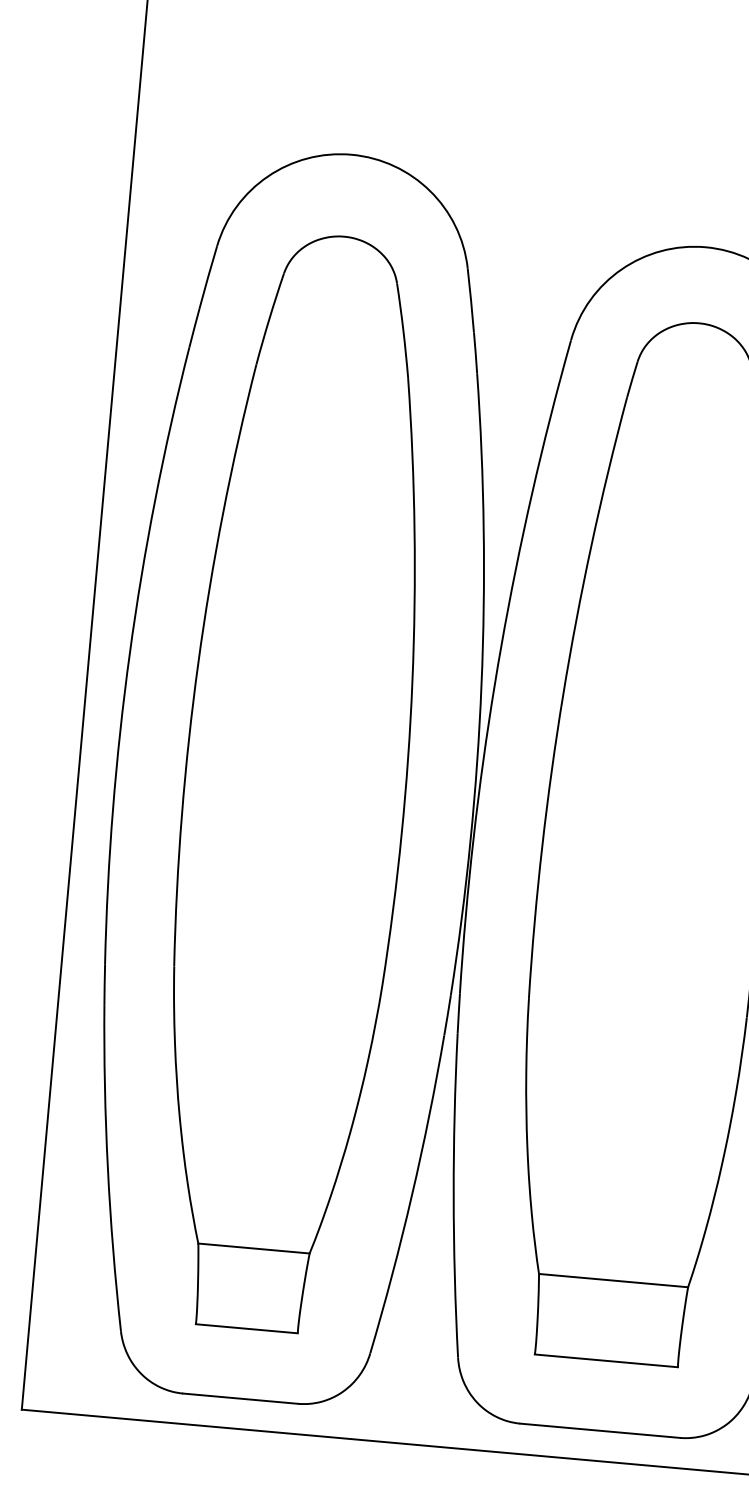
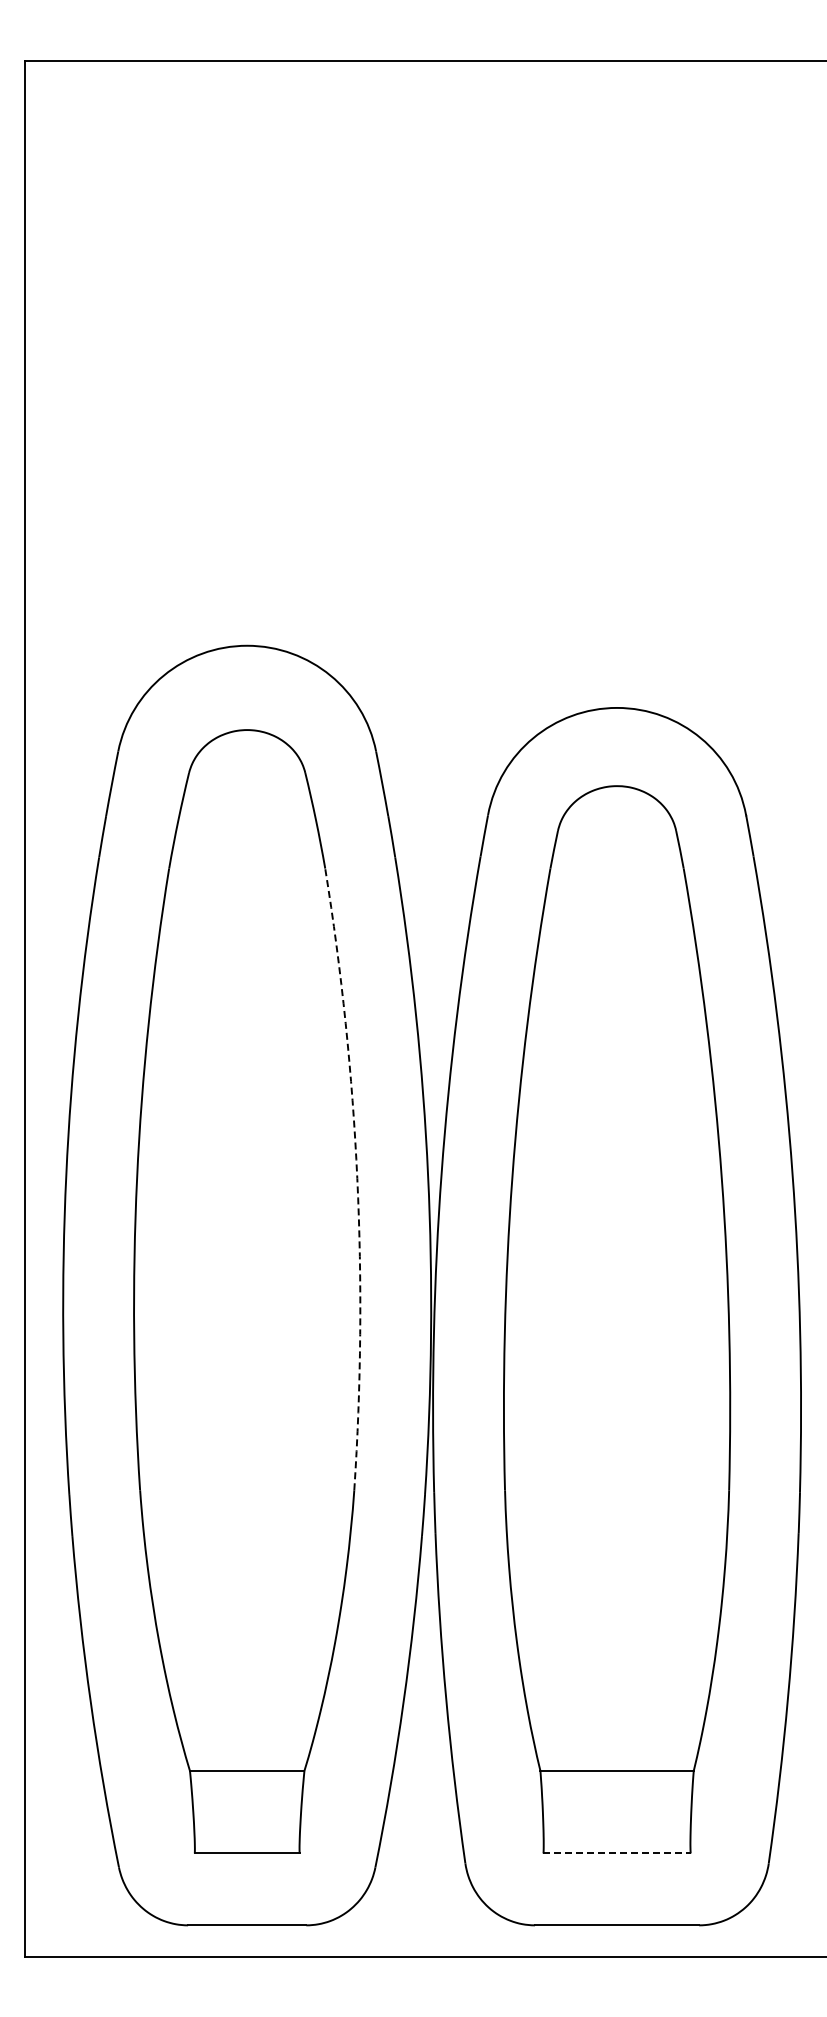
arc: (412, 682) -> (357, 1178), solid -> dashed
line: (606, 1360) -> (617, 1853), solid -> dashed

